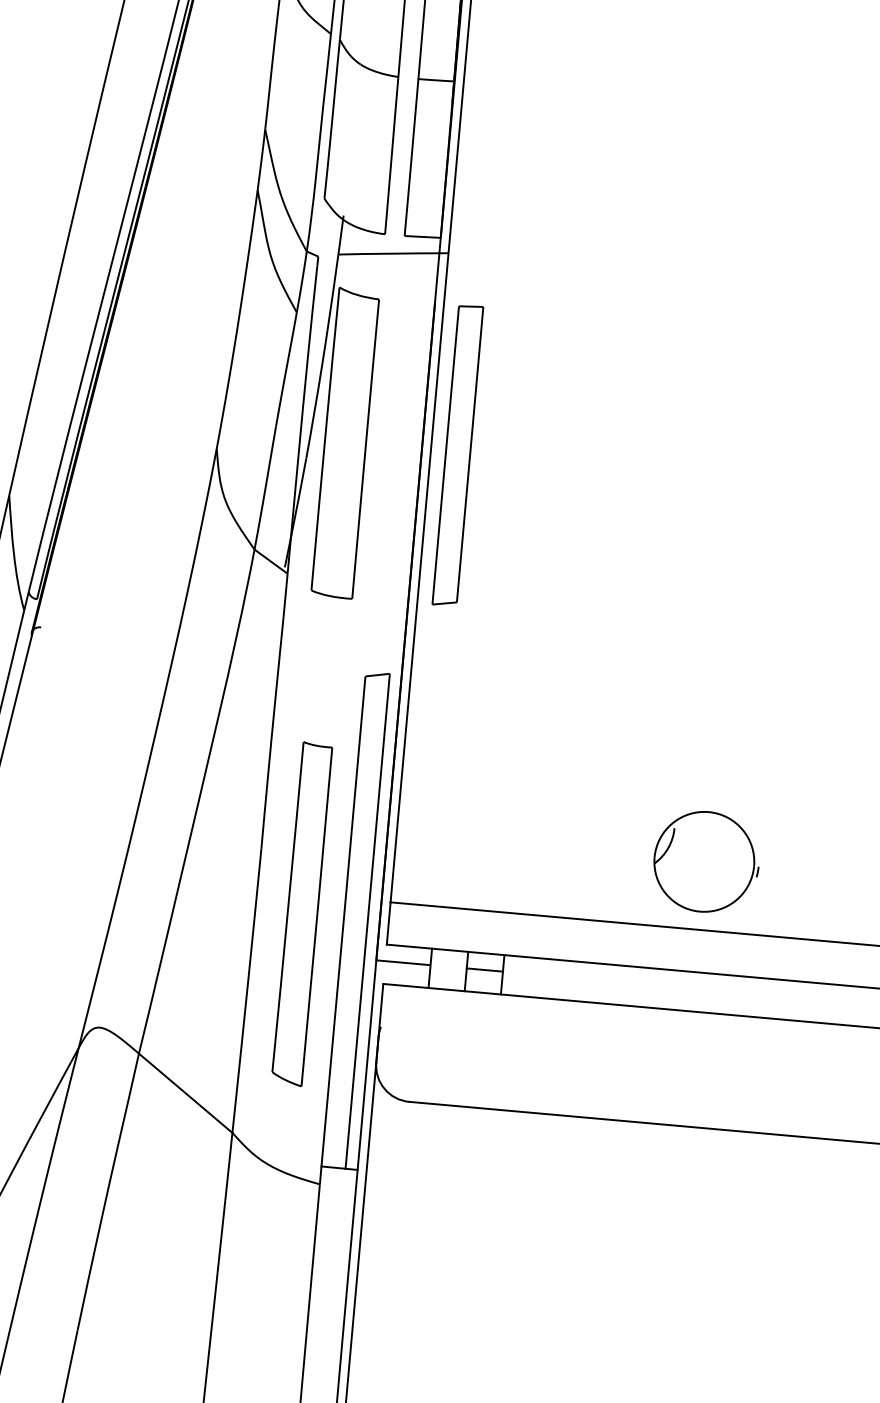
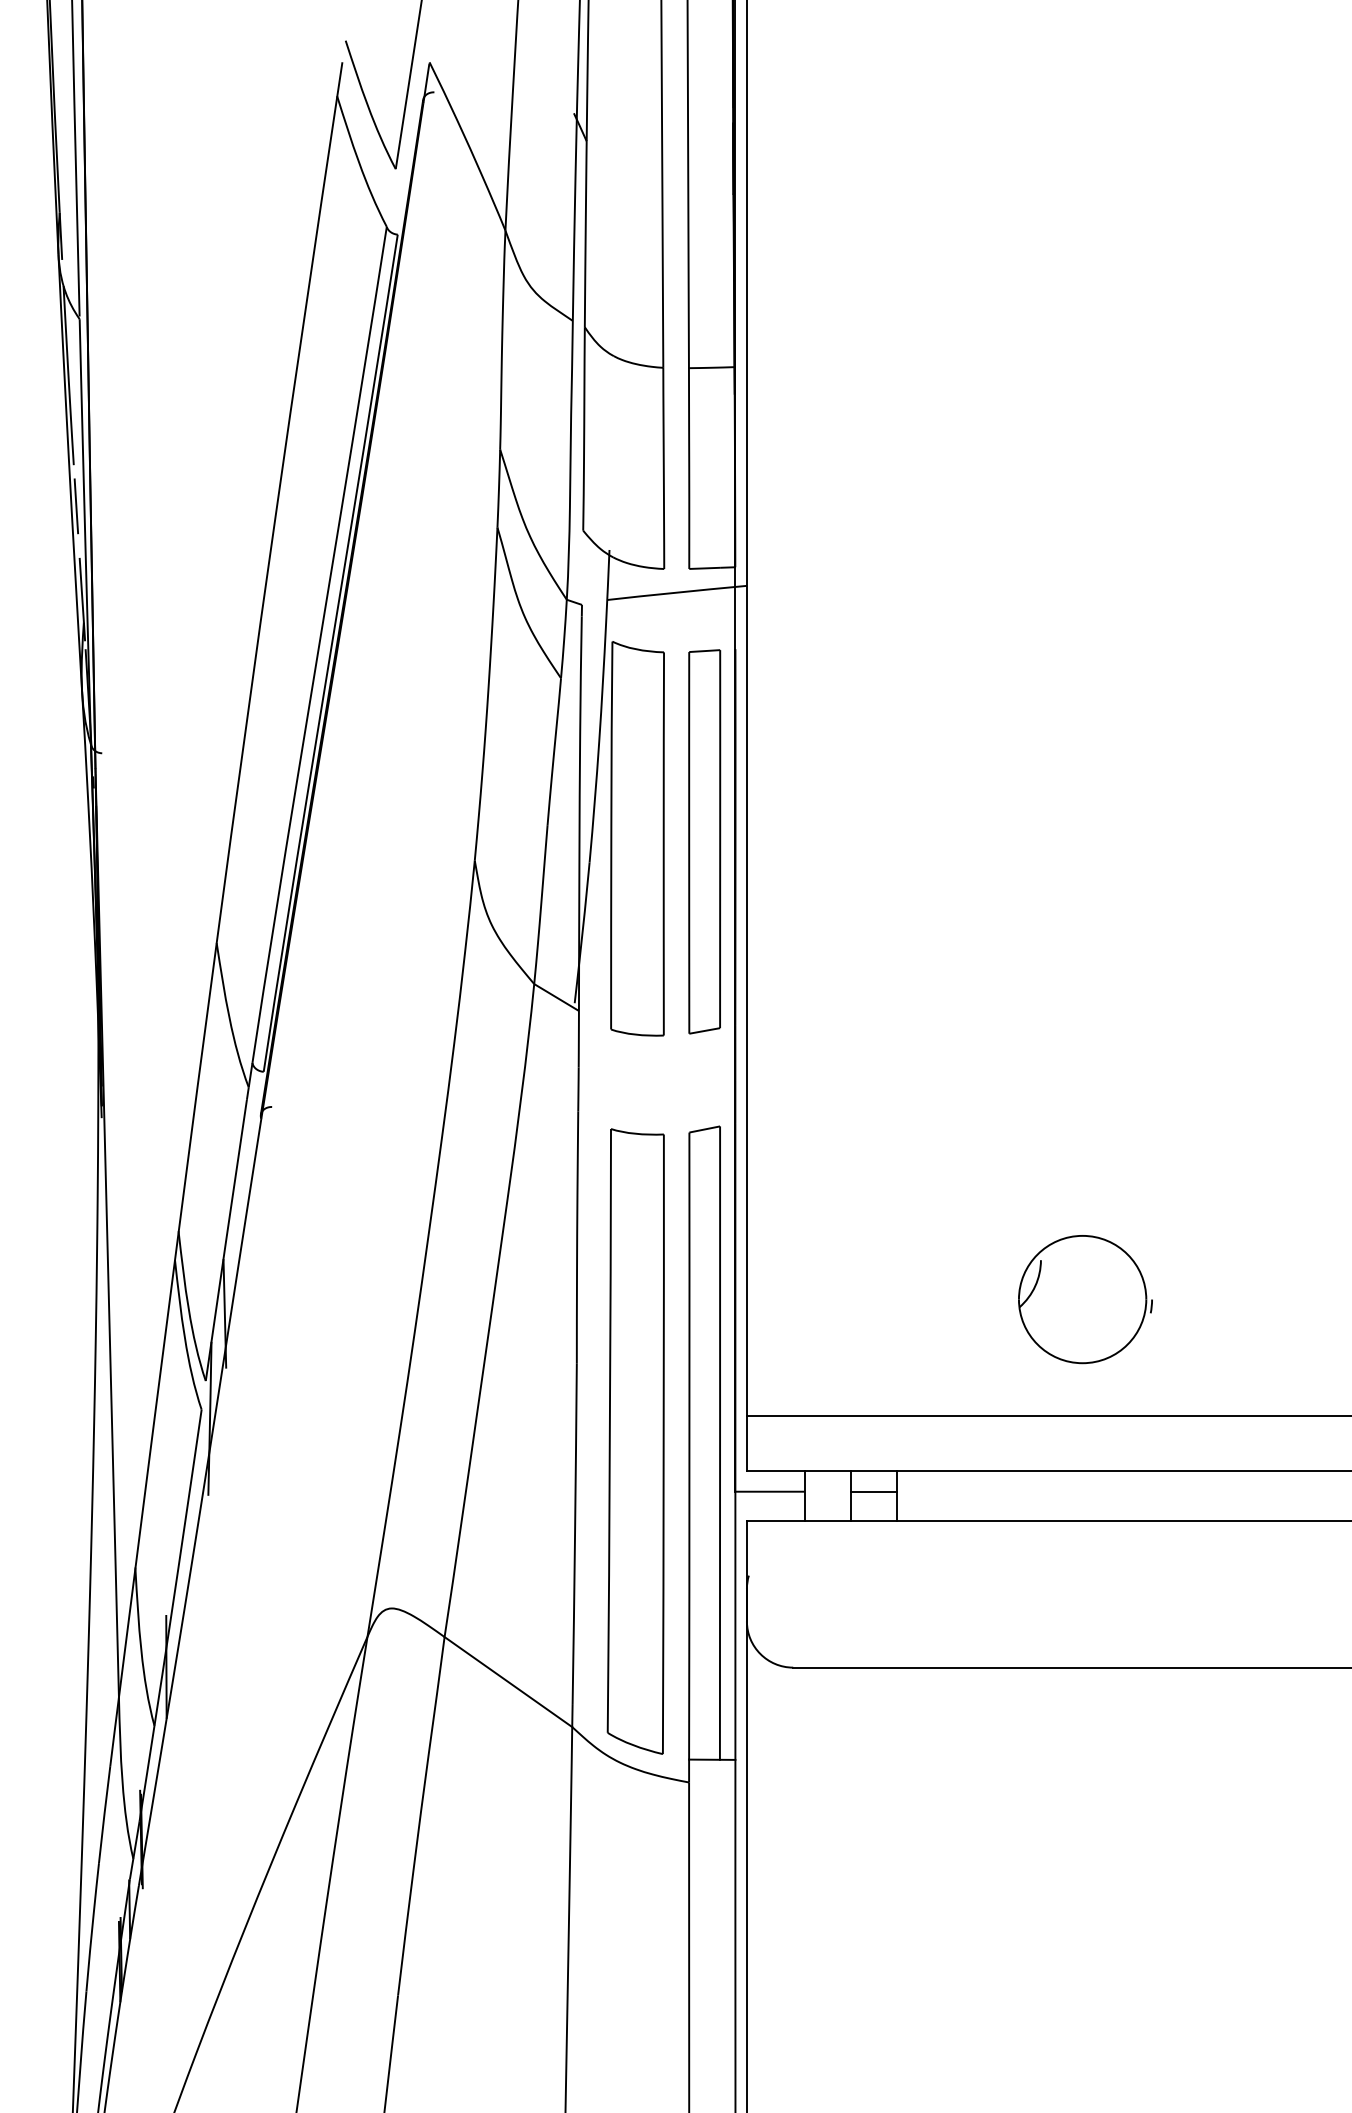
part: (457, 455) -> (704, 841), moved
part: (706, 862) -> (1085, 1299), moved
part: (301, 914) -> (635, 1441), size x1.43

